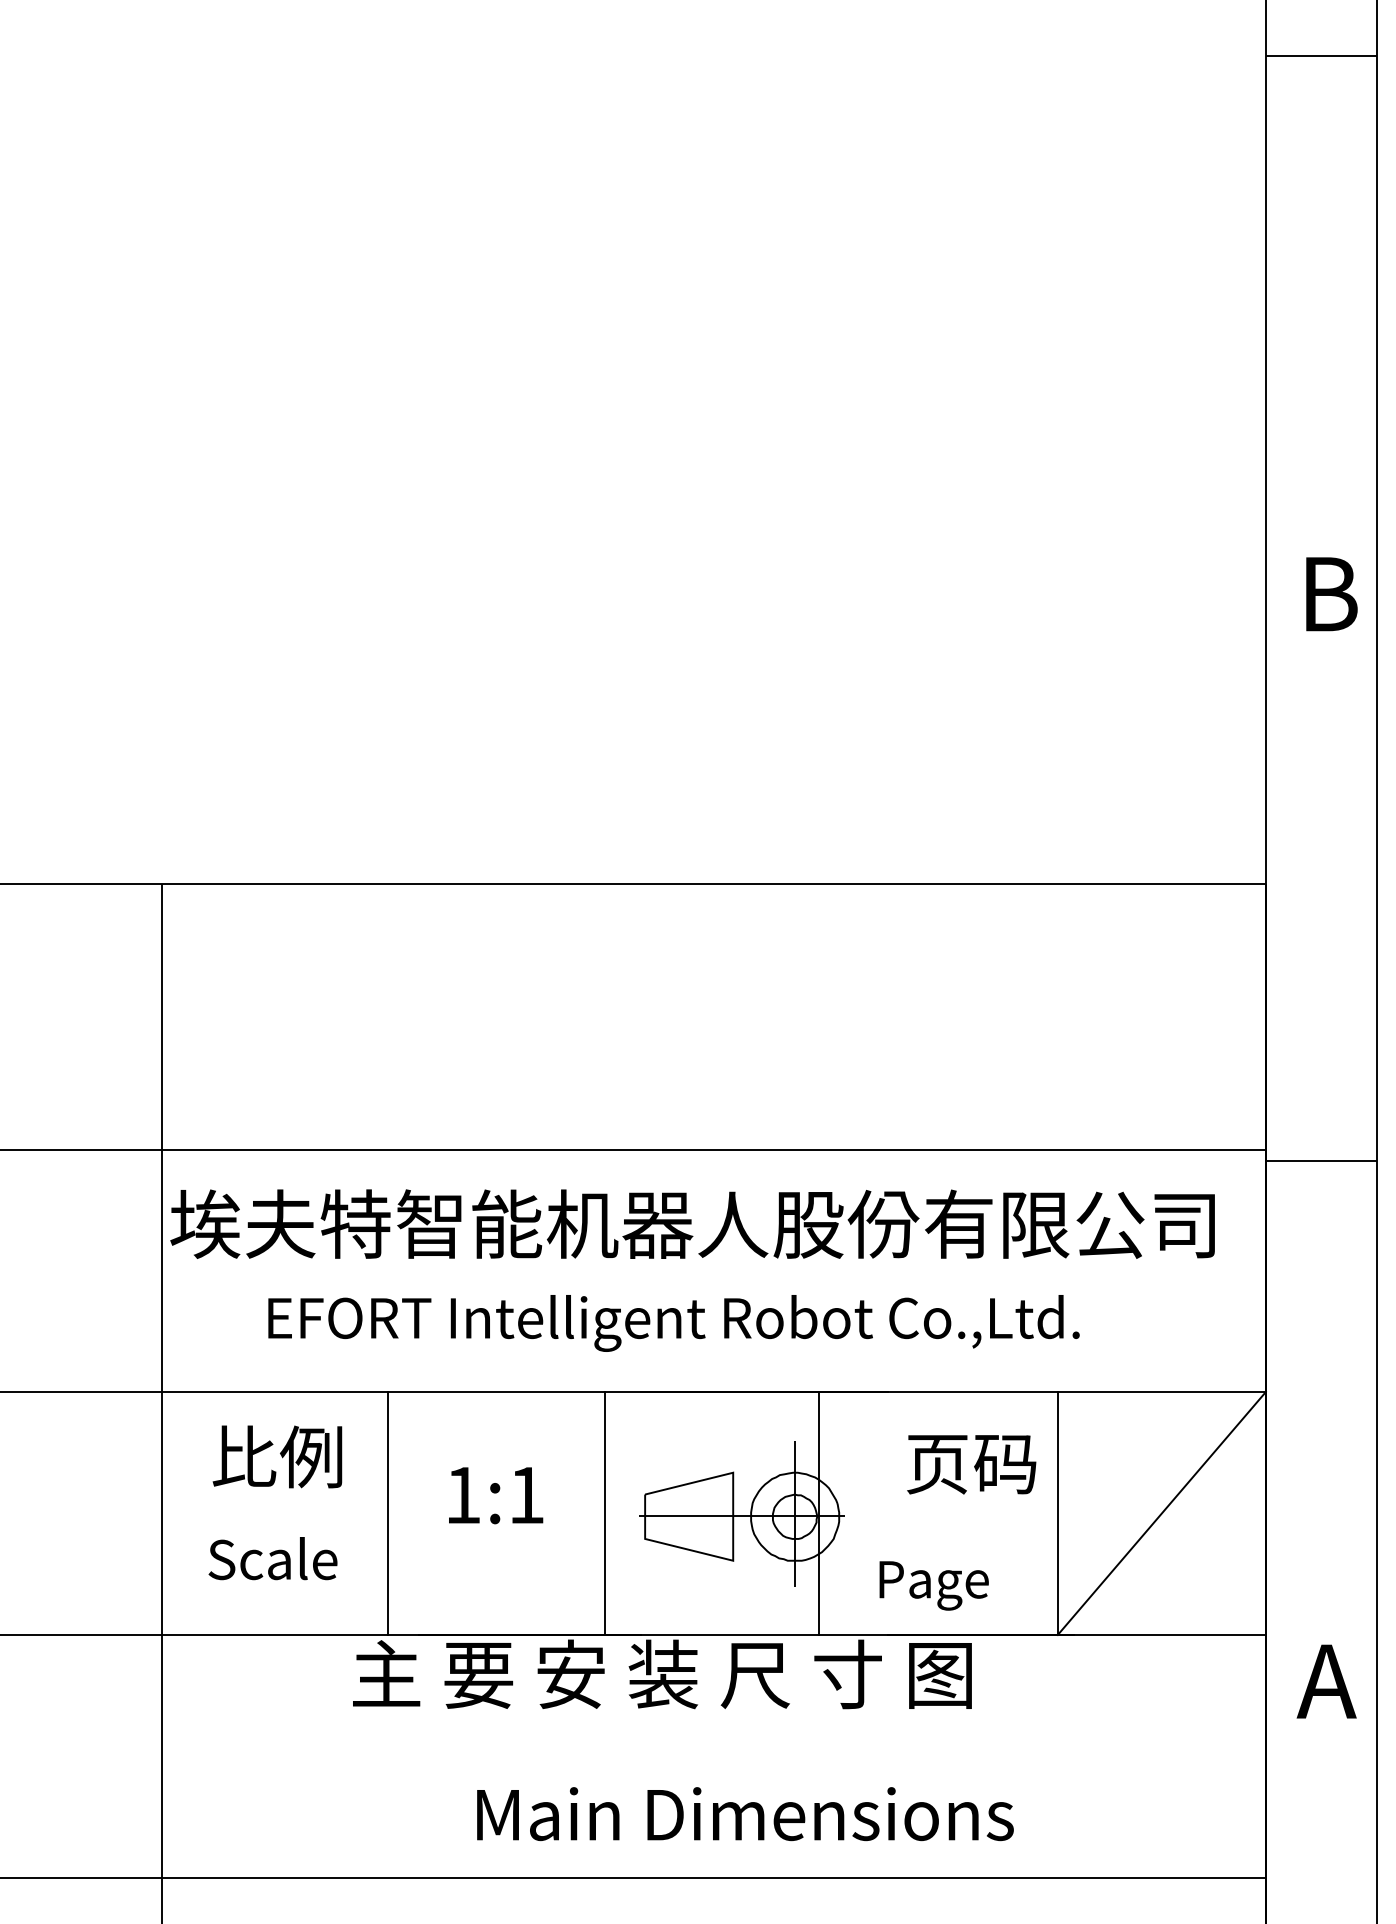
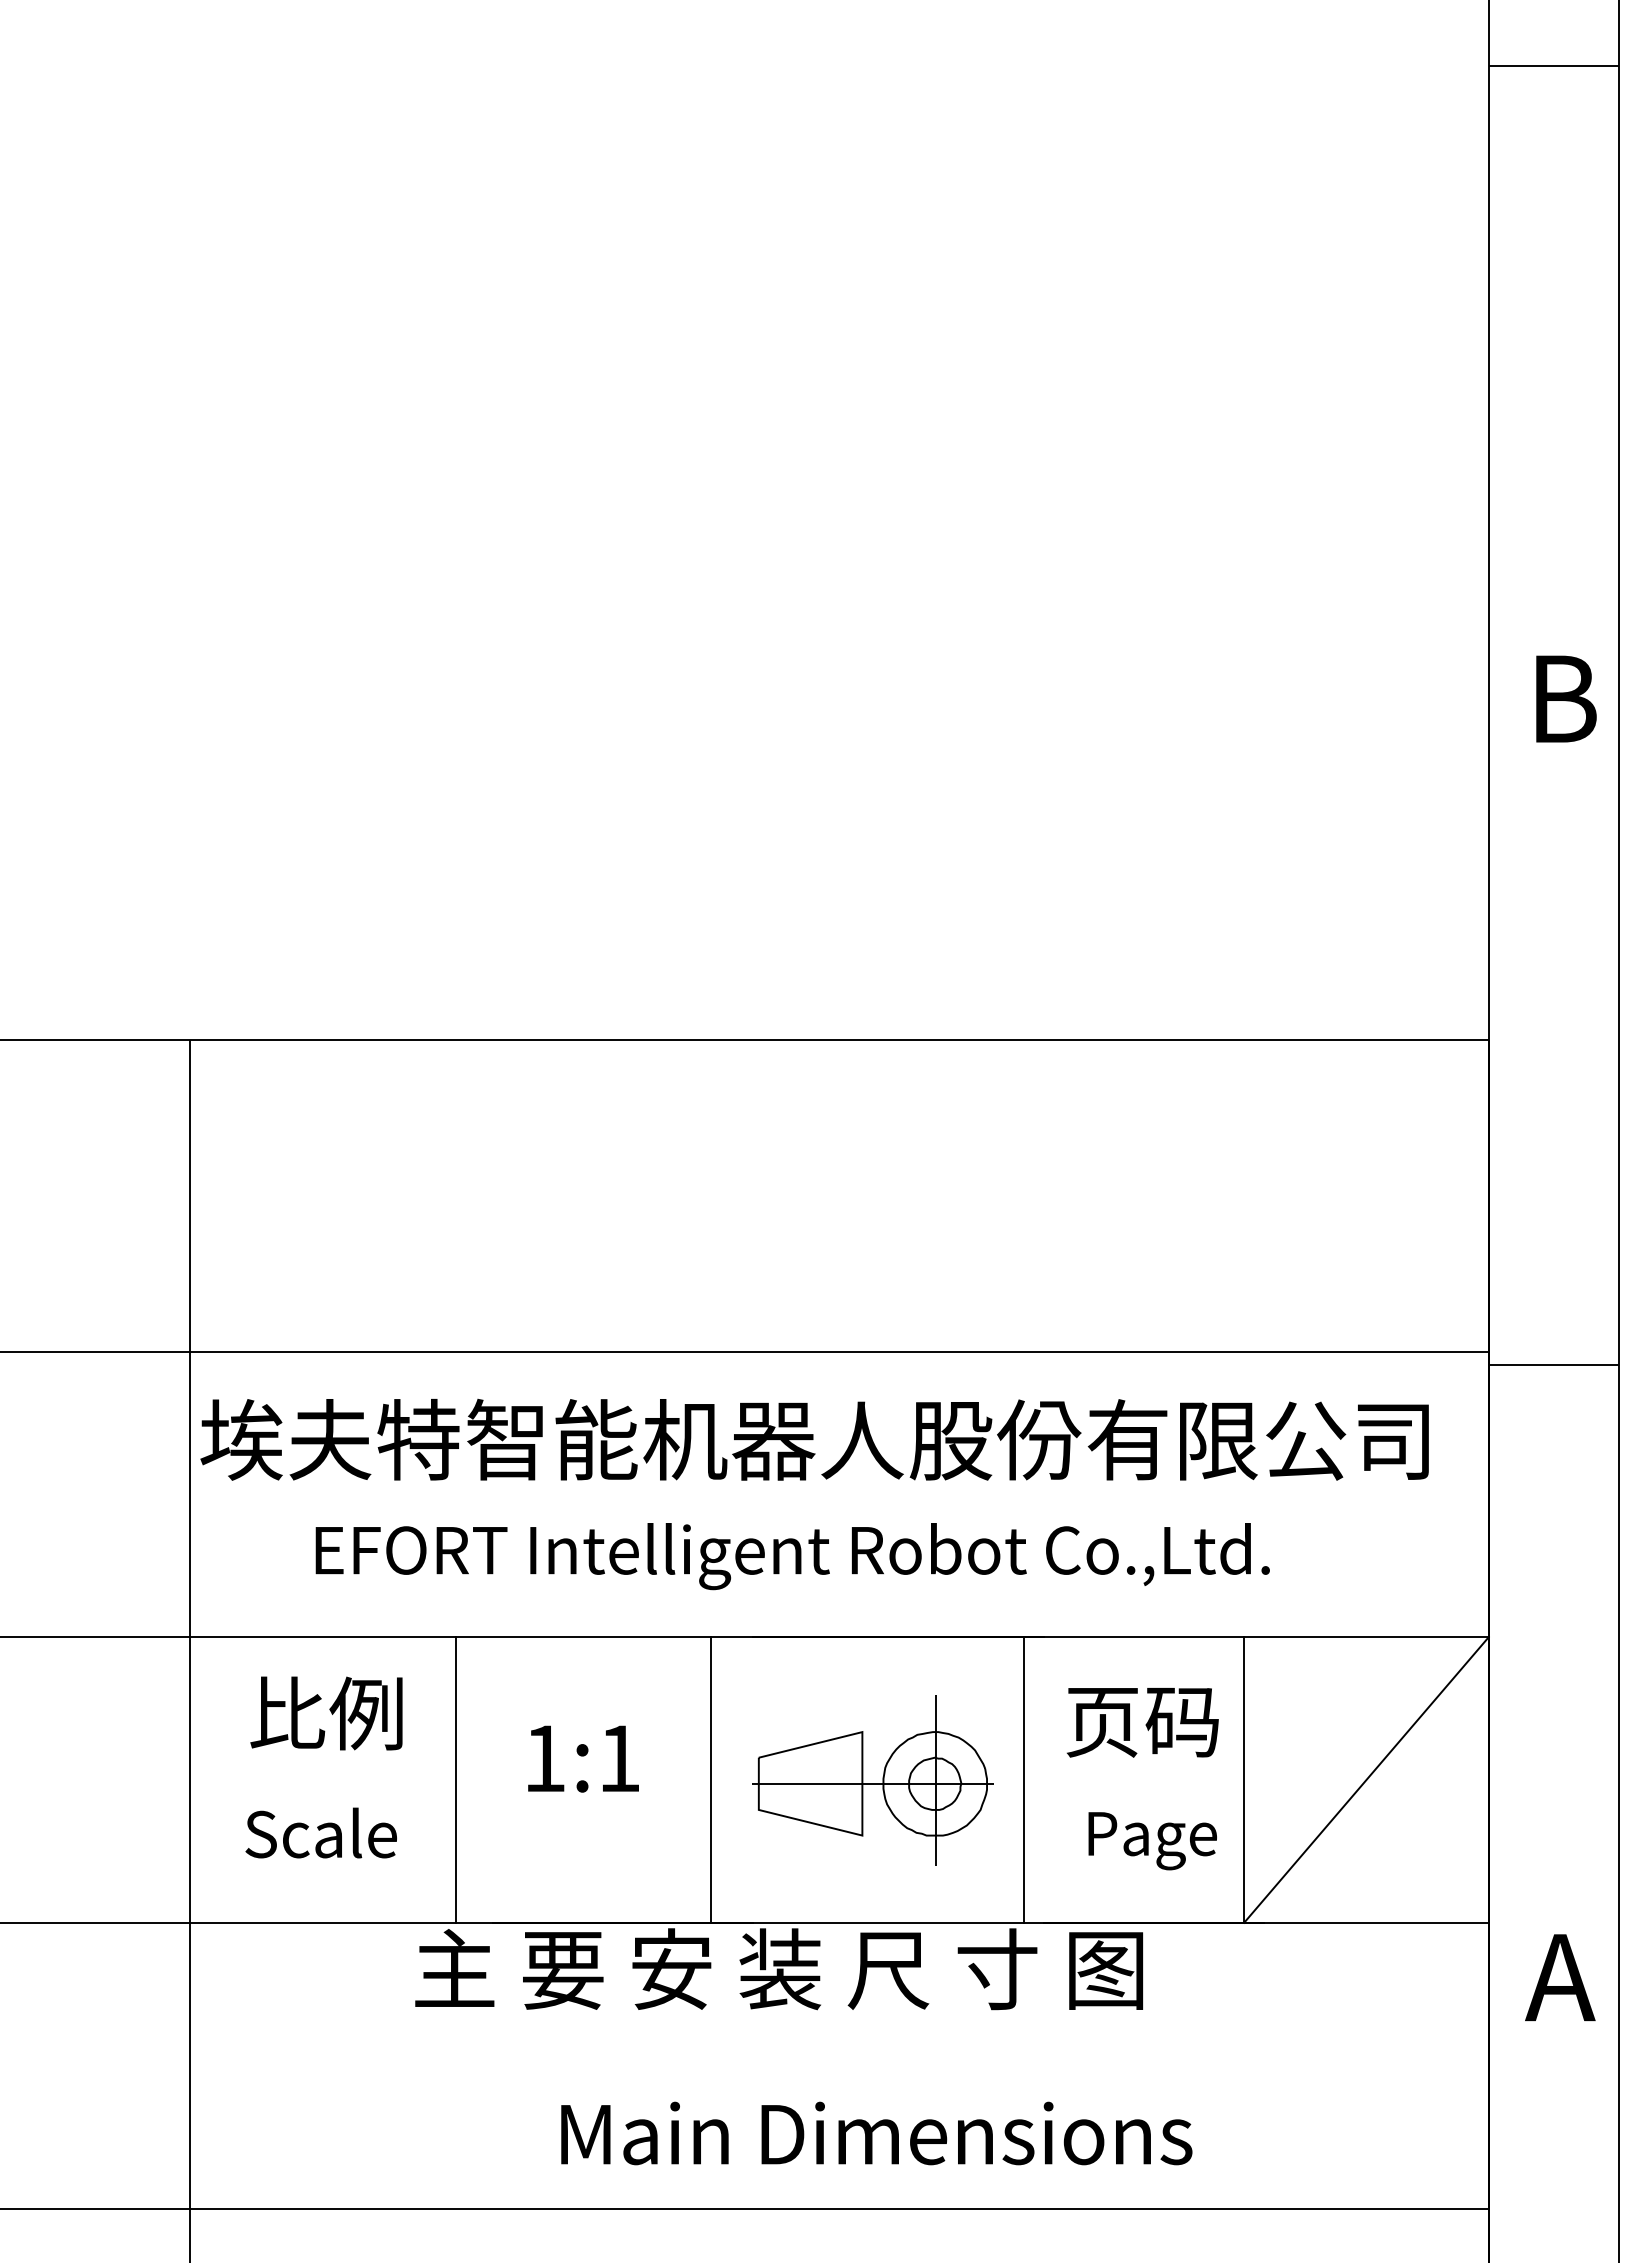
line: (818, 1513) -> (1023, 1779), moved
text: (933, 1586) -> (1152, 1841), moved

